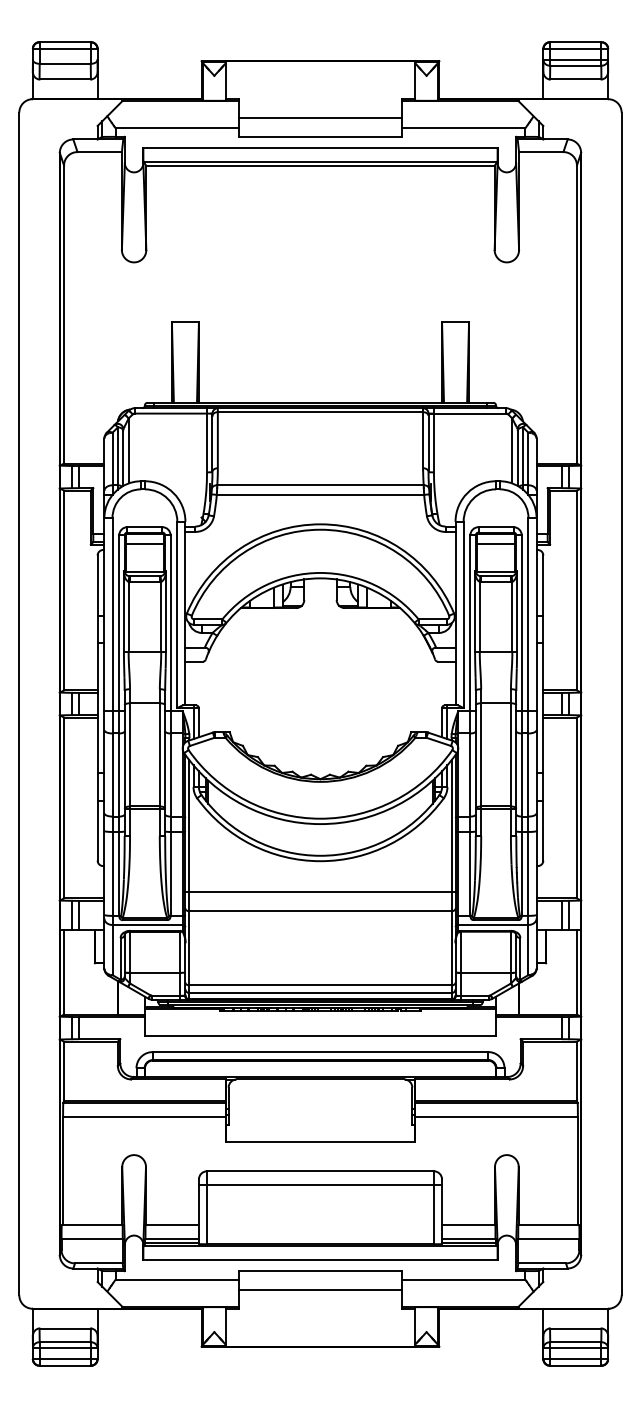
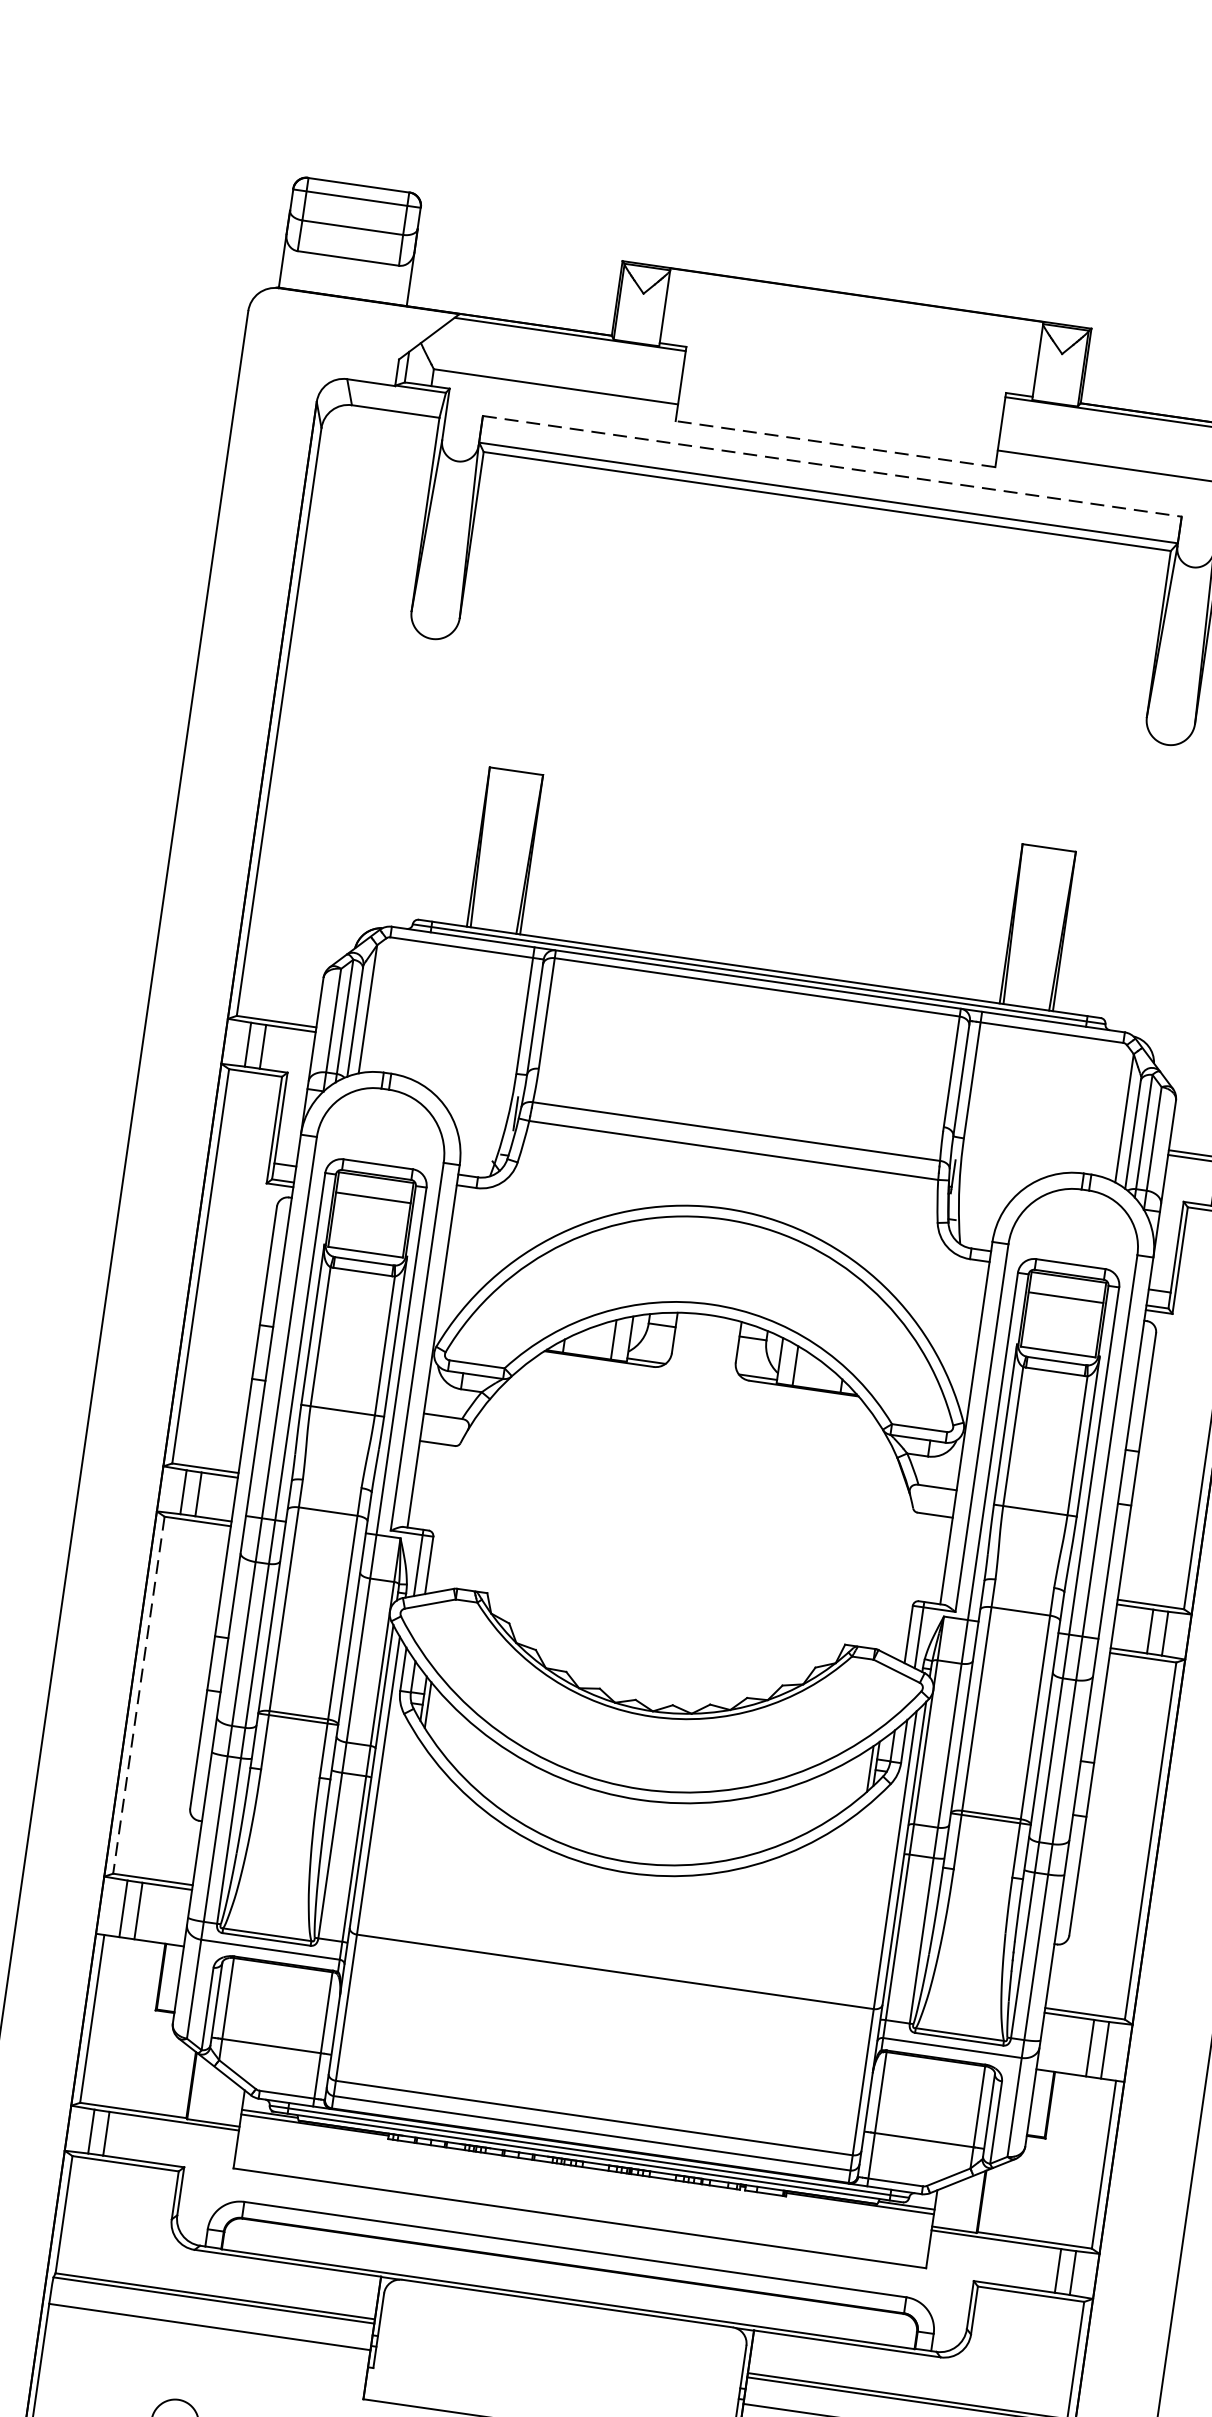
line: (320, 117) -> (841, 406), removed
line: (319, 136) -> (833, 443), solid -> dashed
line: (320, 148) -> (832, 467), solid -> dashed
line: (64, 808) -> (139, 1696), solid -> dashed
line: (320, 892) -> (620, 1934), removed

